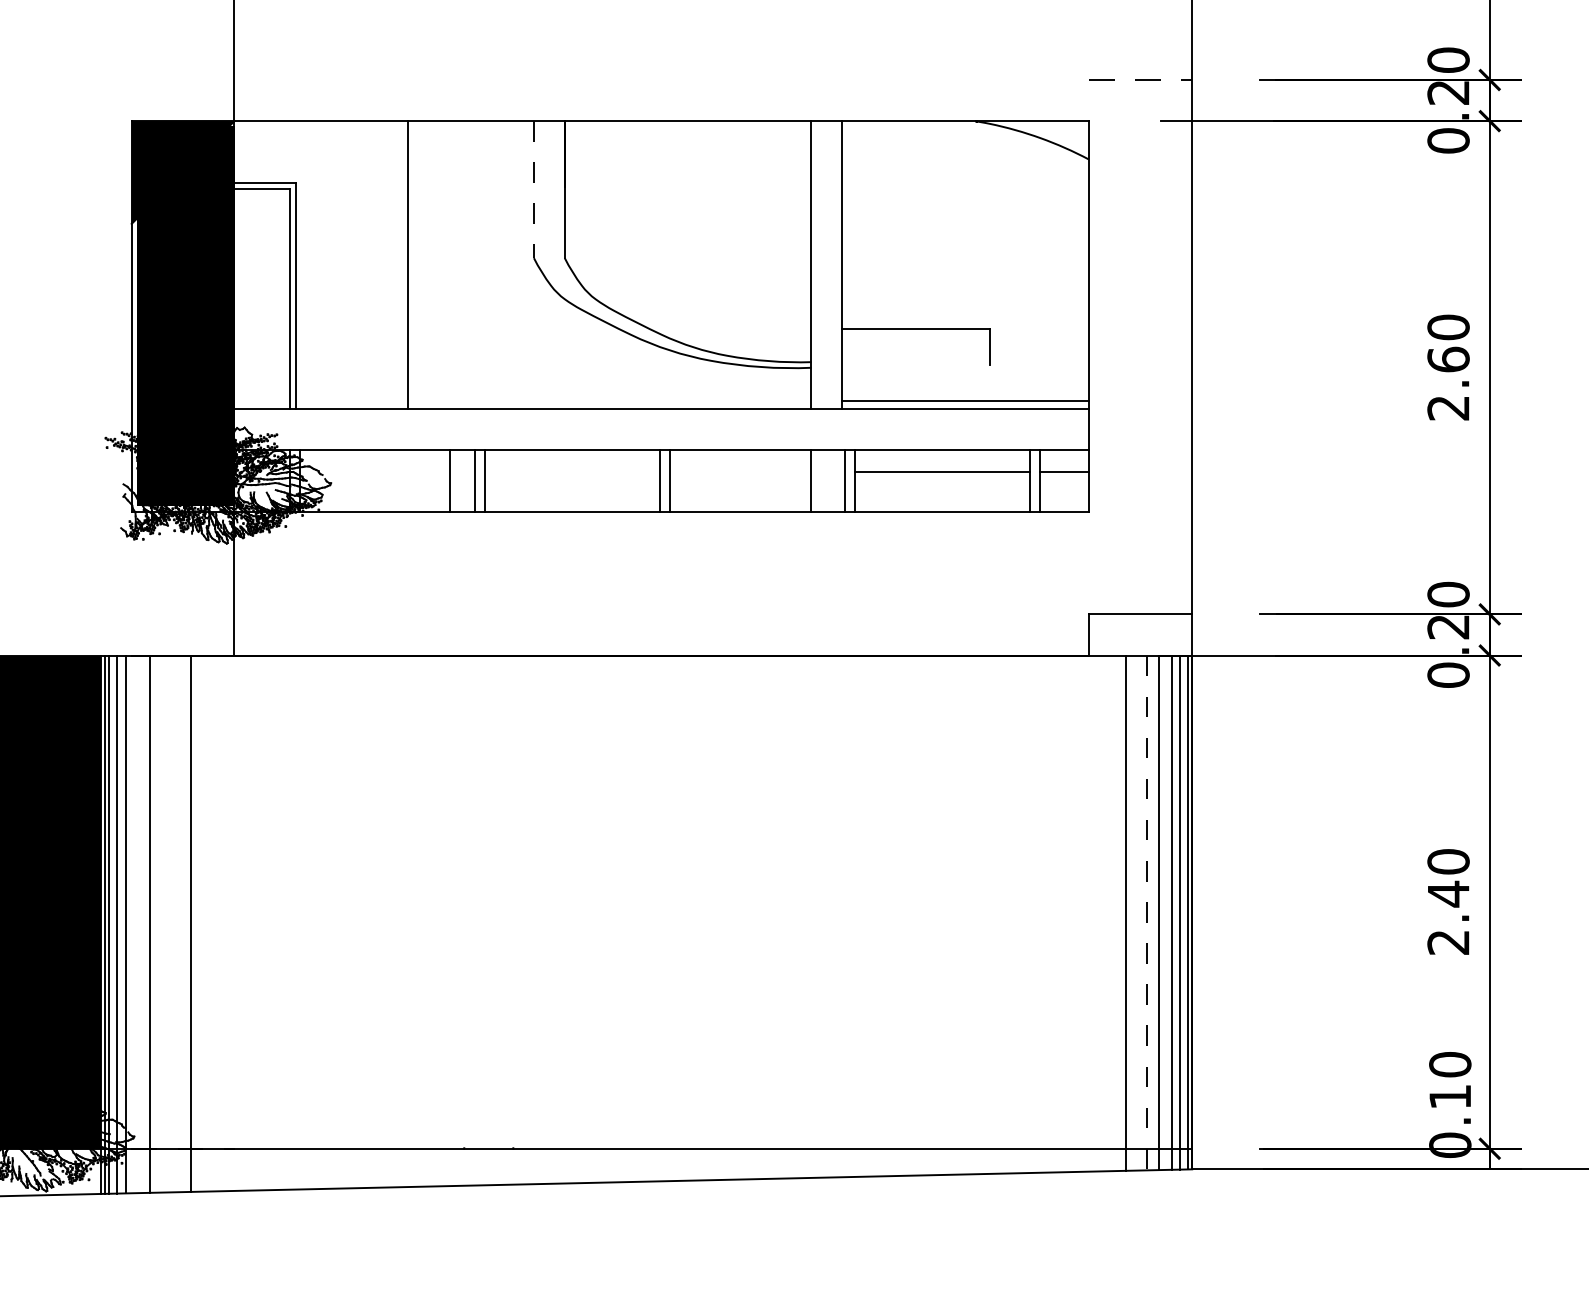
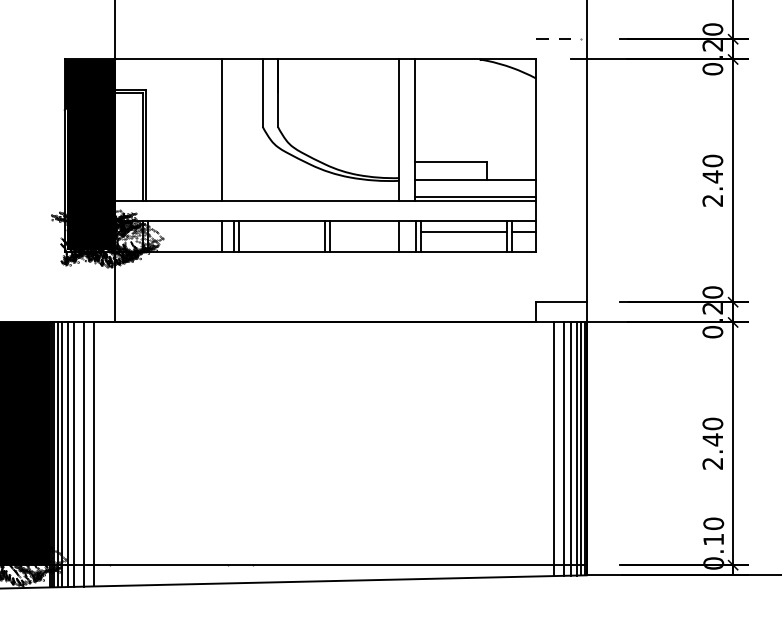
line: (533, 190) -> (262, 93), dashed -> solid
line: (407, 265) -> (221, 130), moved
text: (1447, 358) -> (712, 176), 2.60 -> 2.40
line: (964, 364) -> (474, 179), added
line: (1147, 913) -> (564, 449), dashed -> solid
line: (137, 923) -> (67, 454), added
line: (171, 923) -> (84, 454), added

